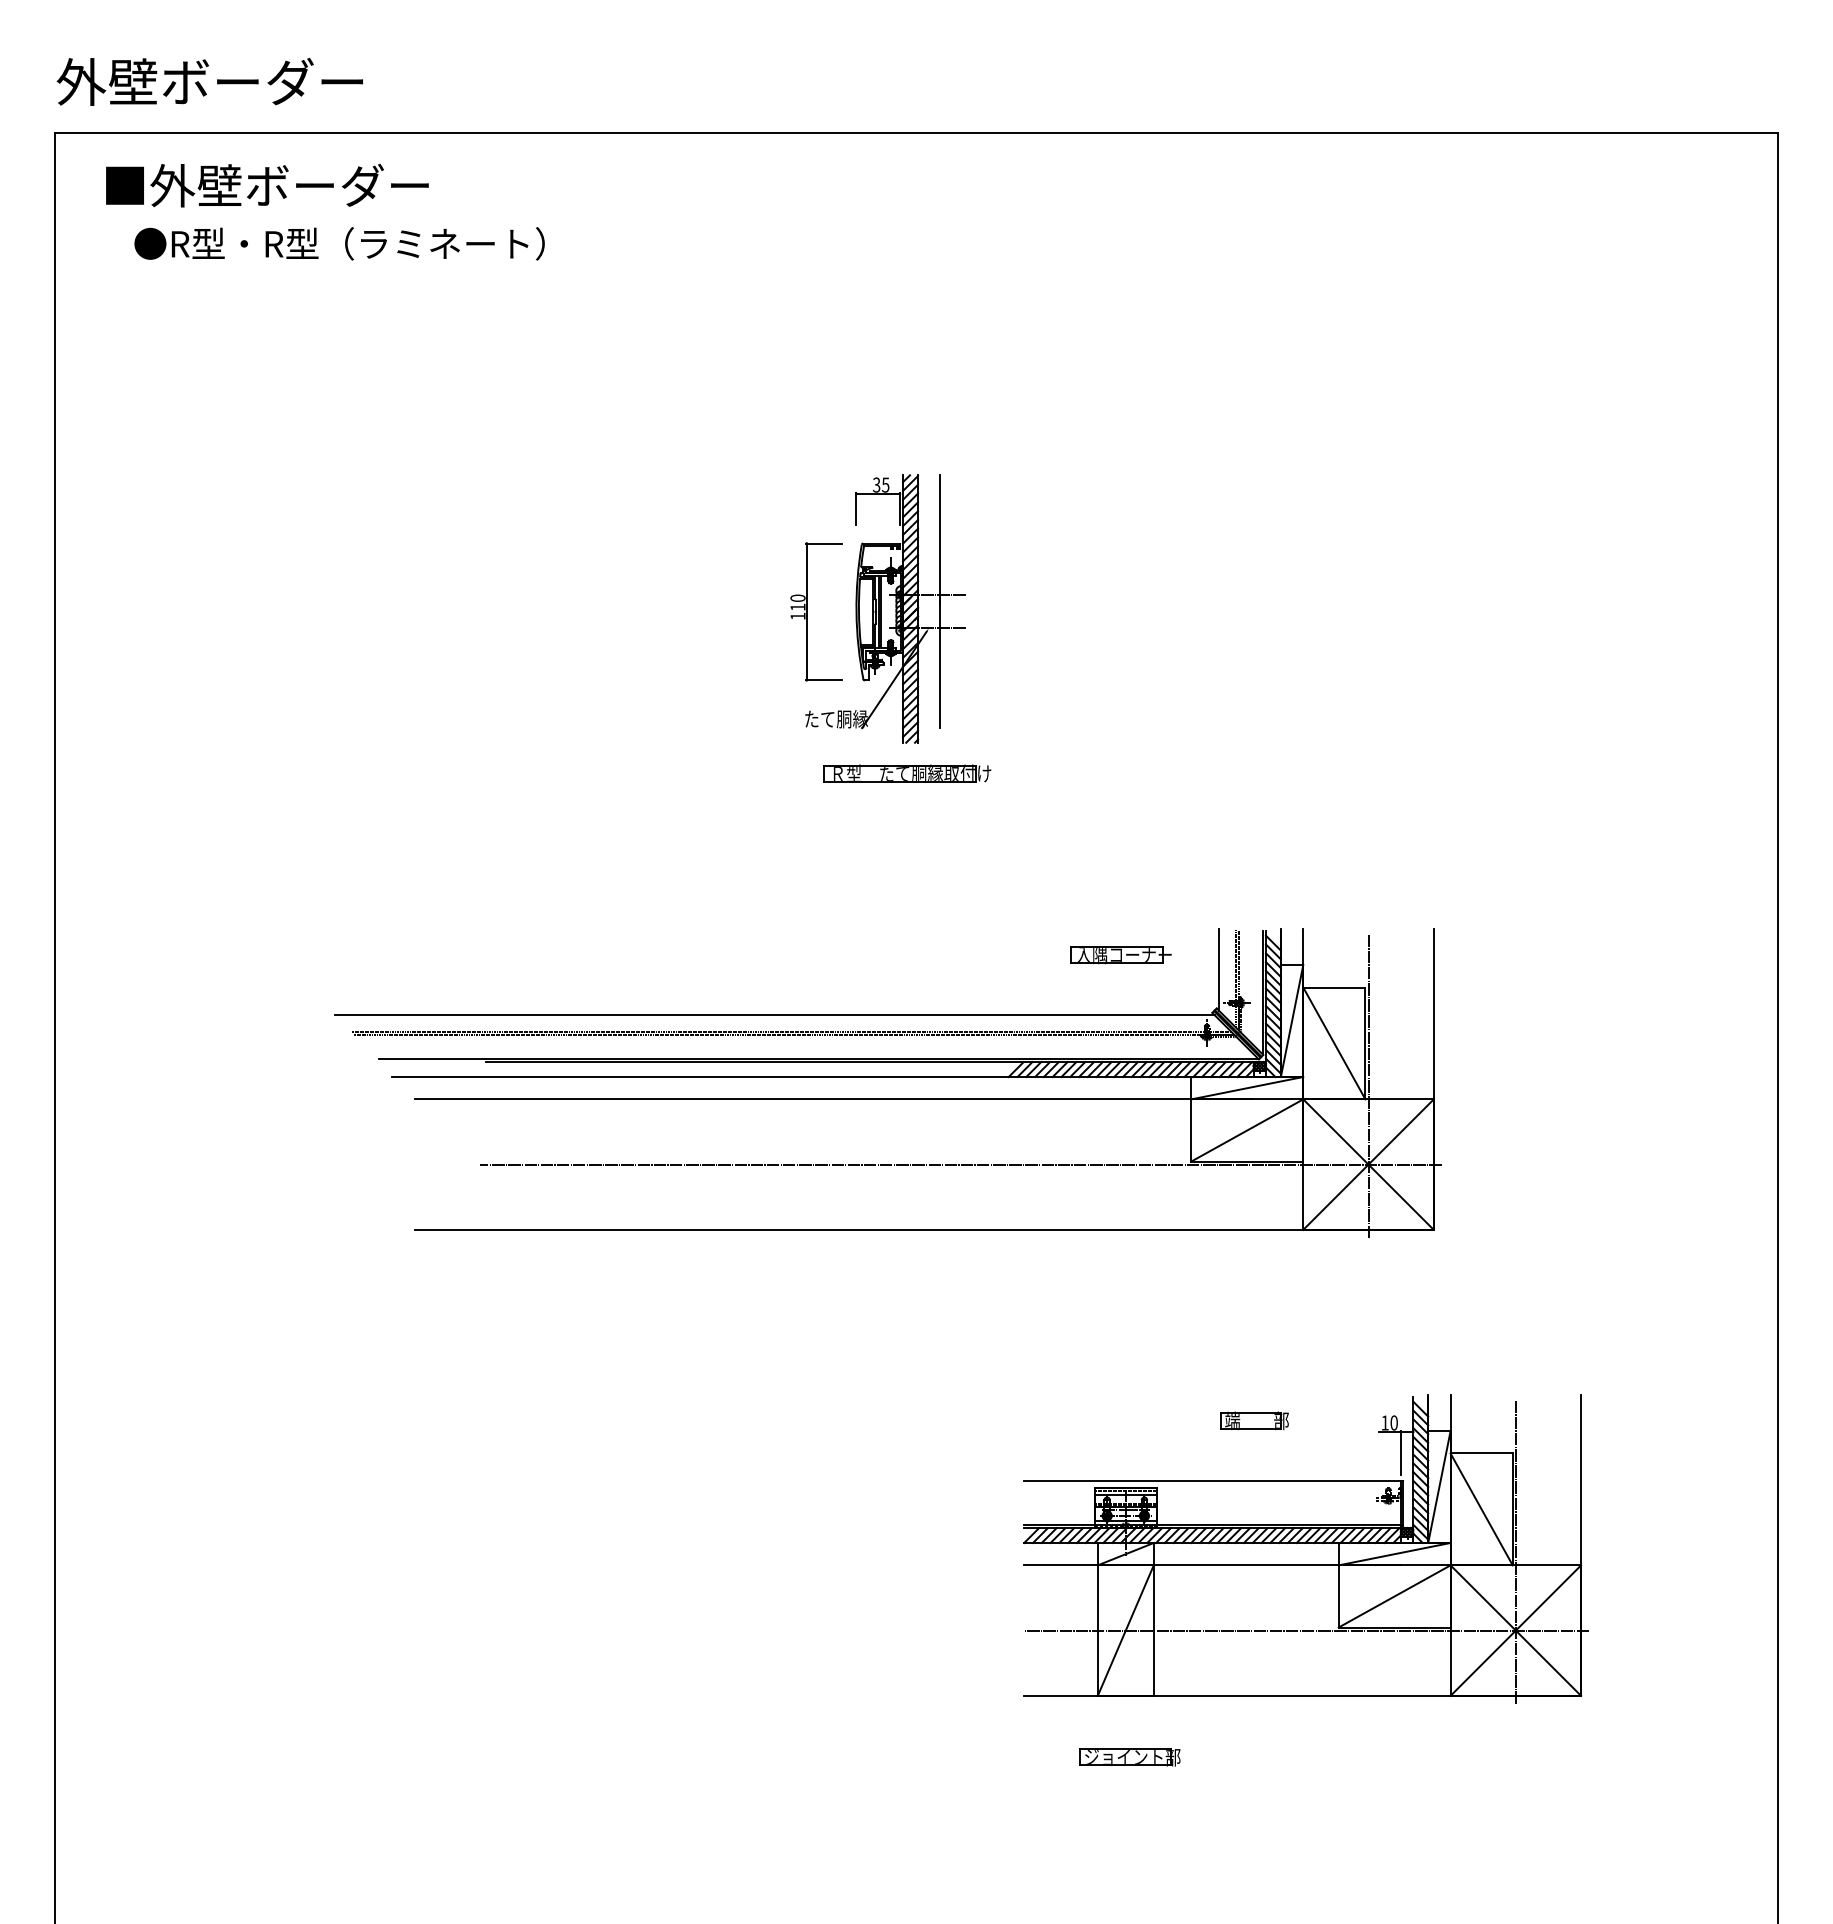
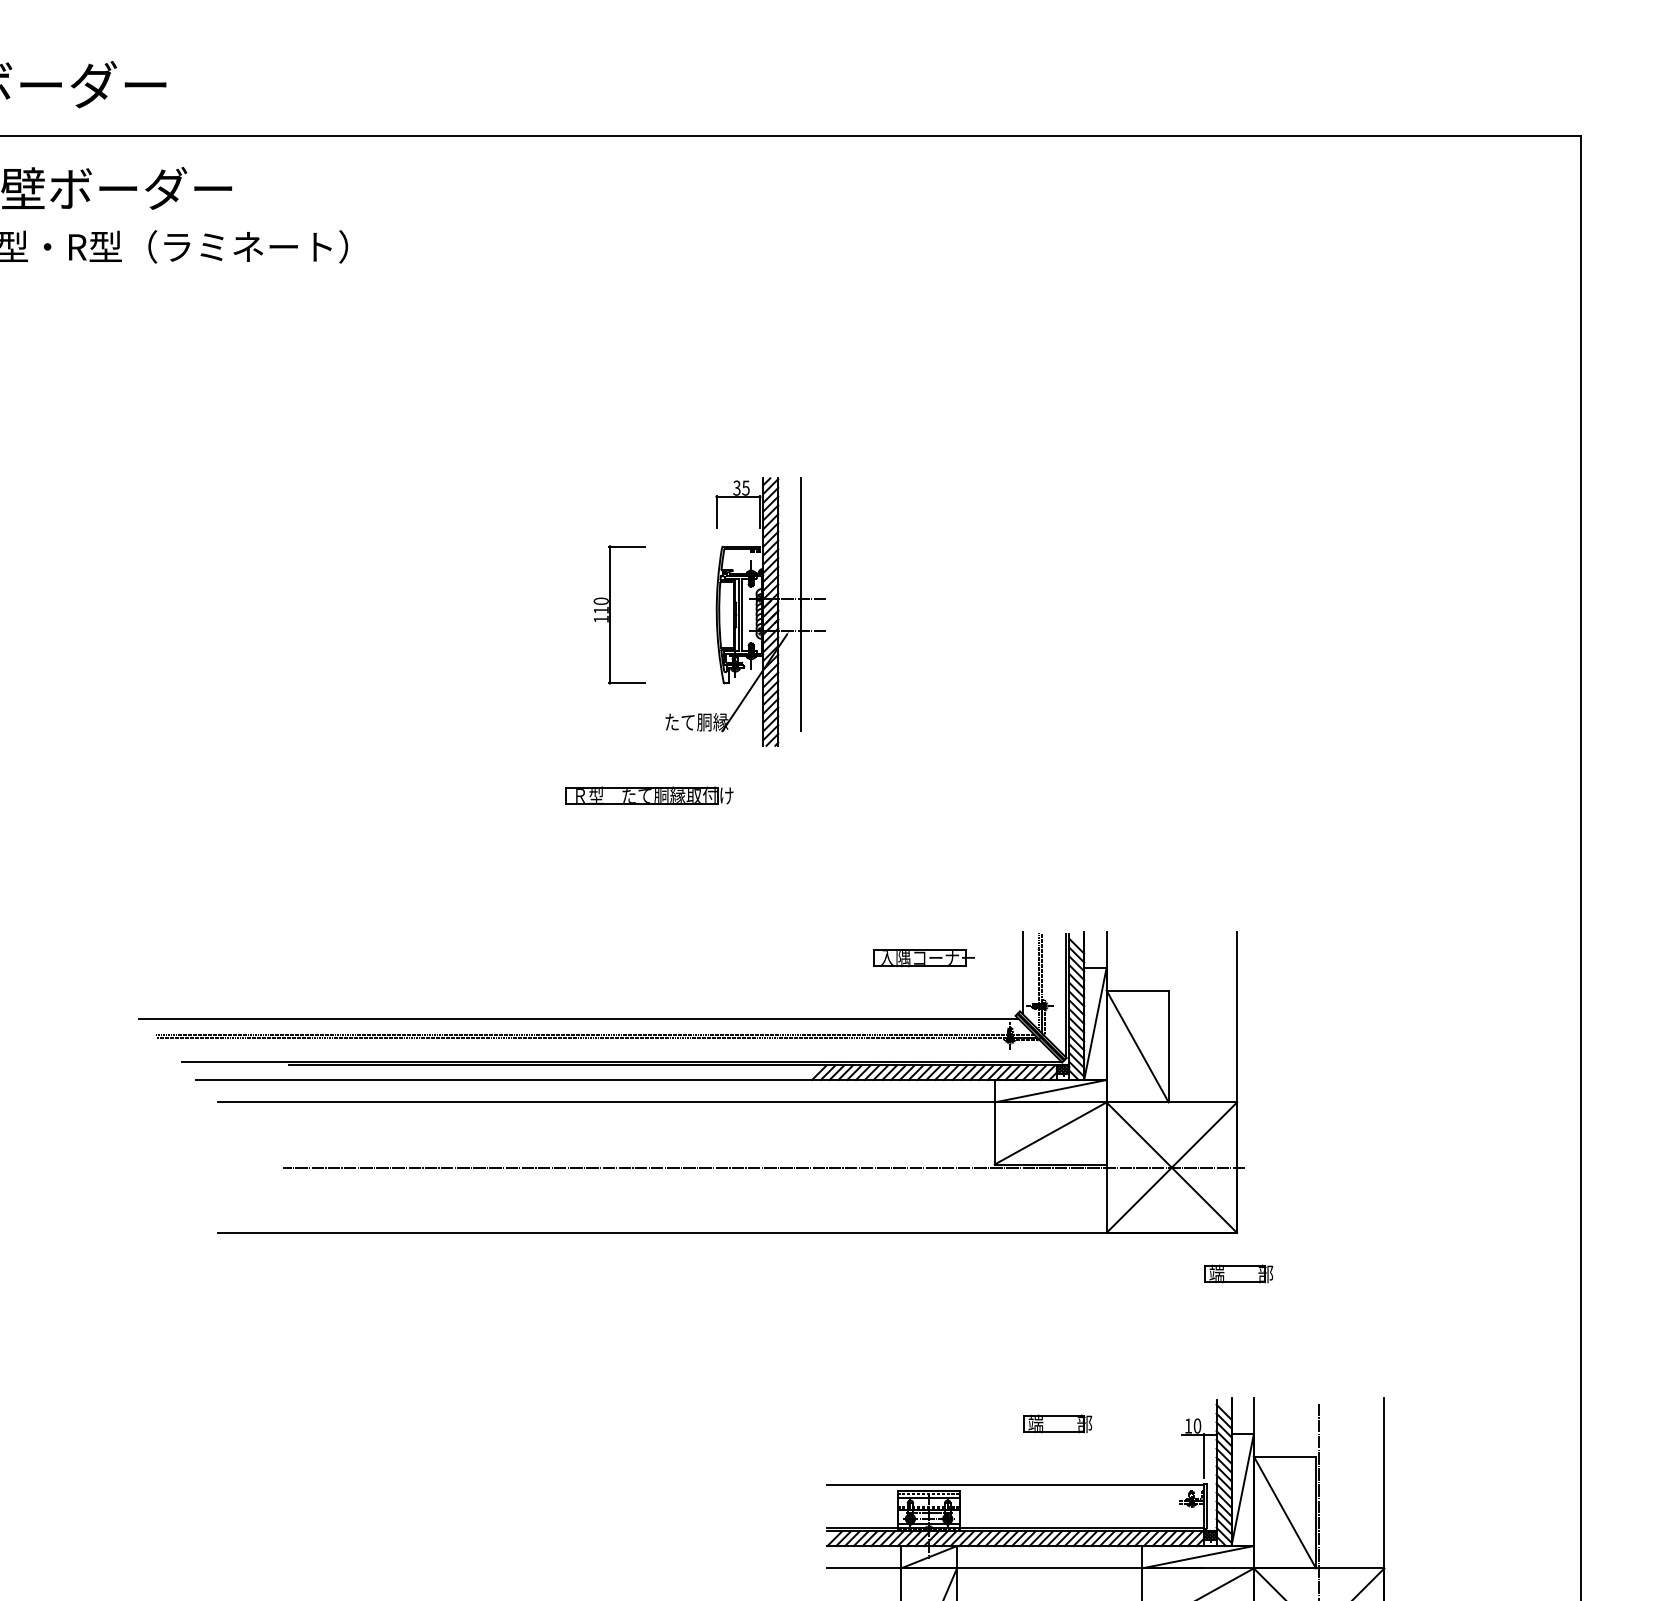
part: (885, 608) -> (745, 611), moved
part: (907, 773) -> (649, 795), moved
line: (1368, 1085) -> (1171, 1088), removed
part: (1435, 1270) -> (1238, 1273), added

